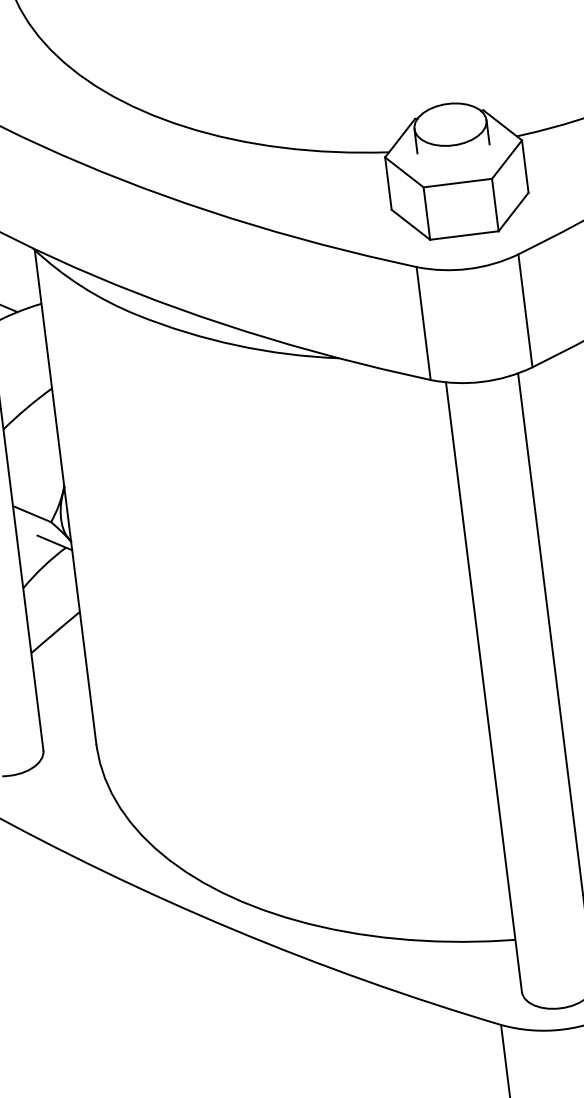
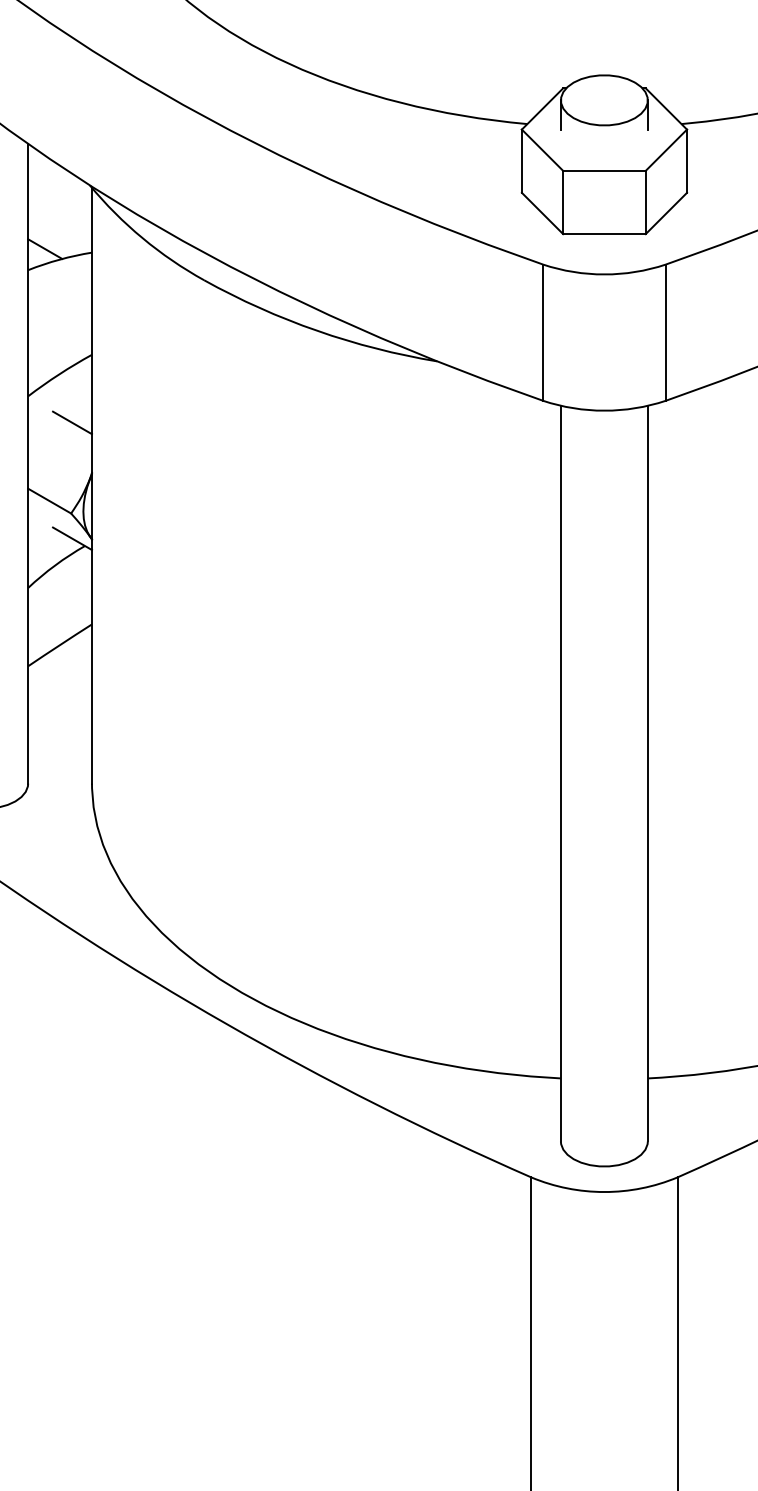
line: (42, 446) -> (72, 422), added

